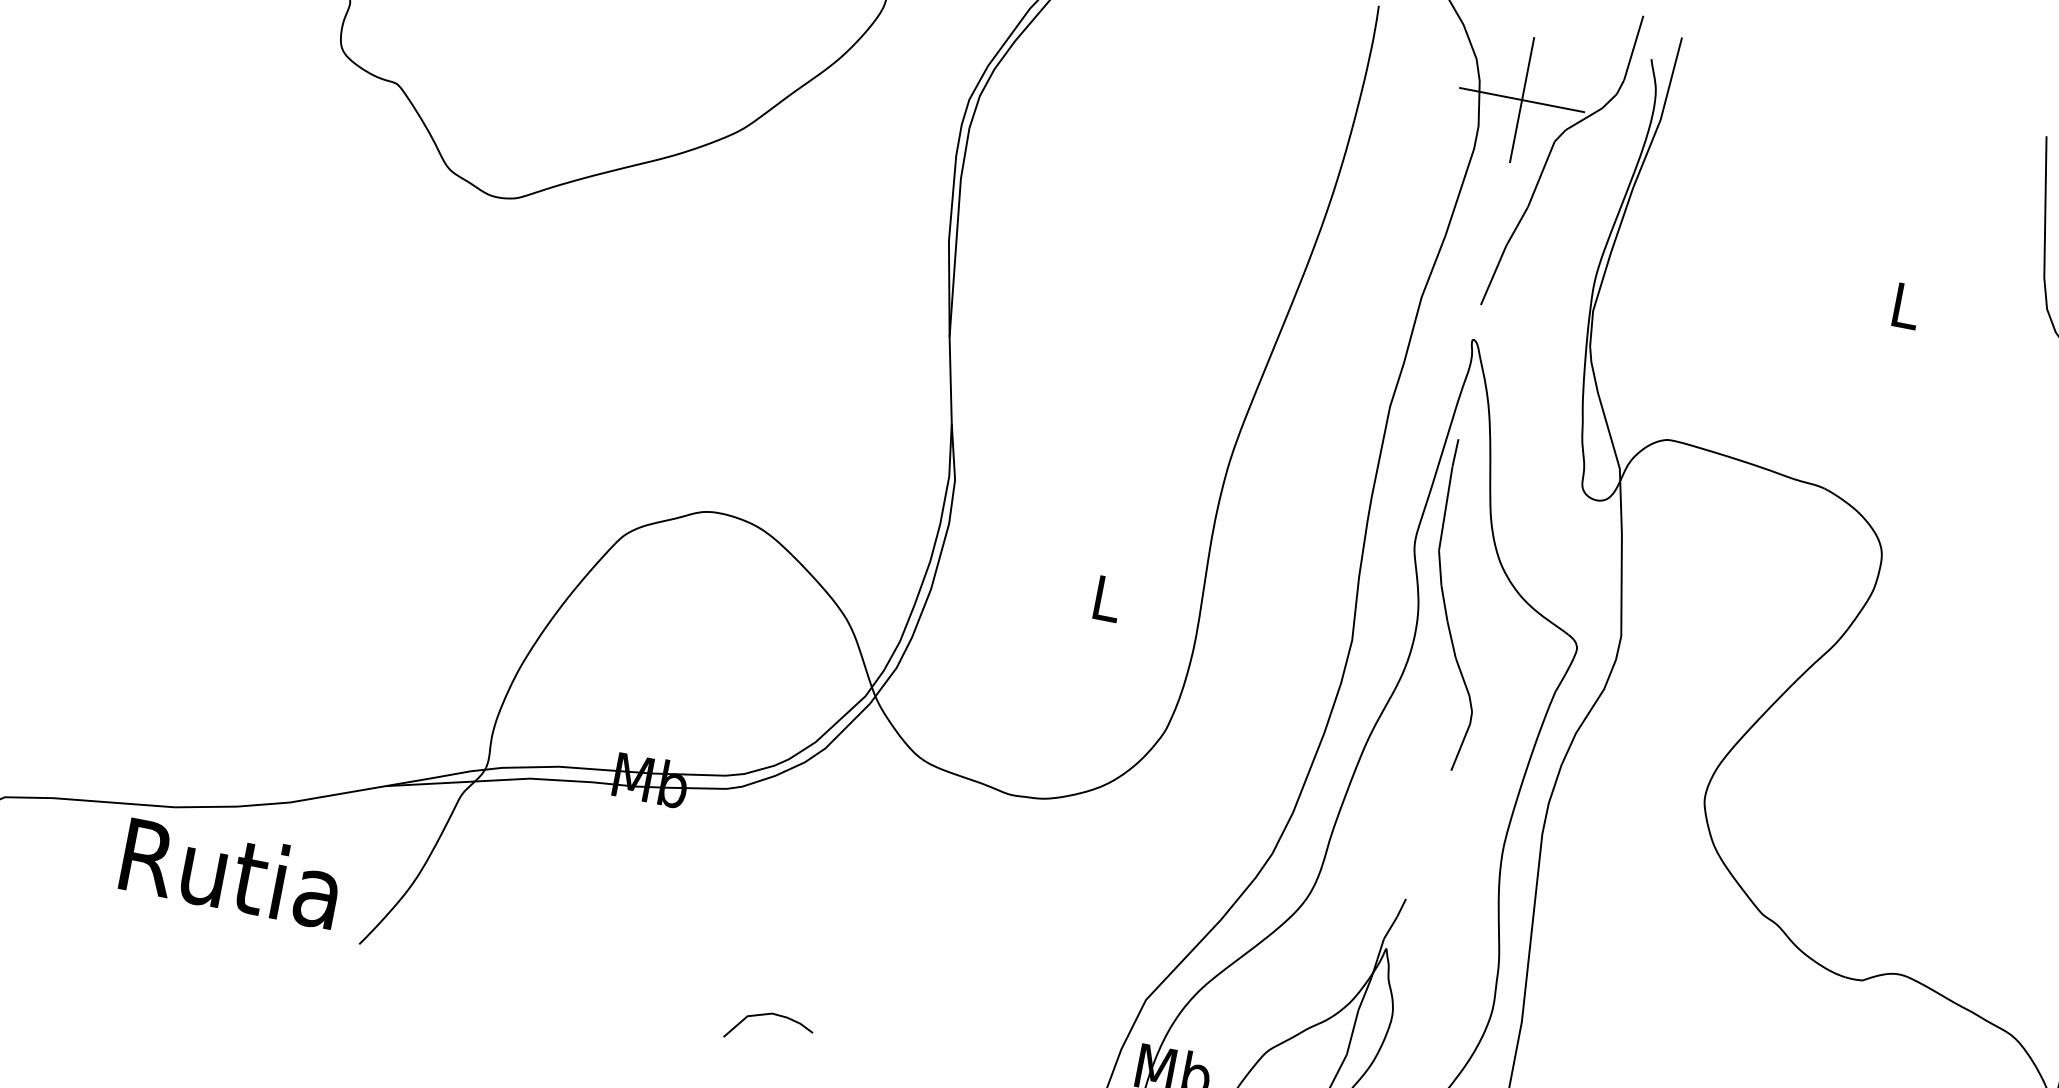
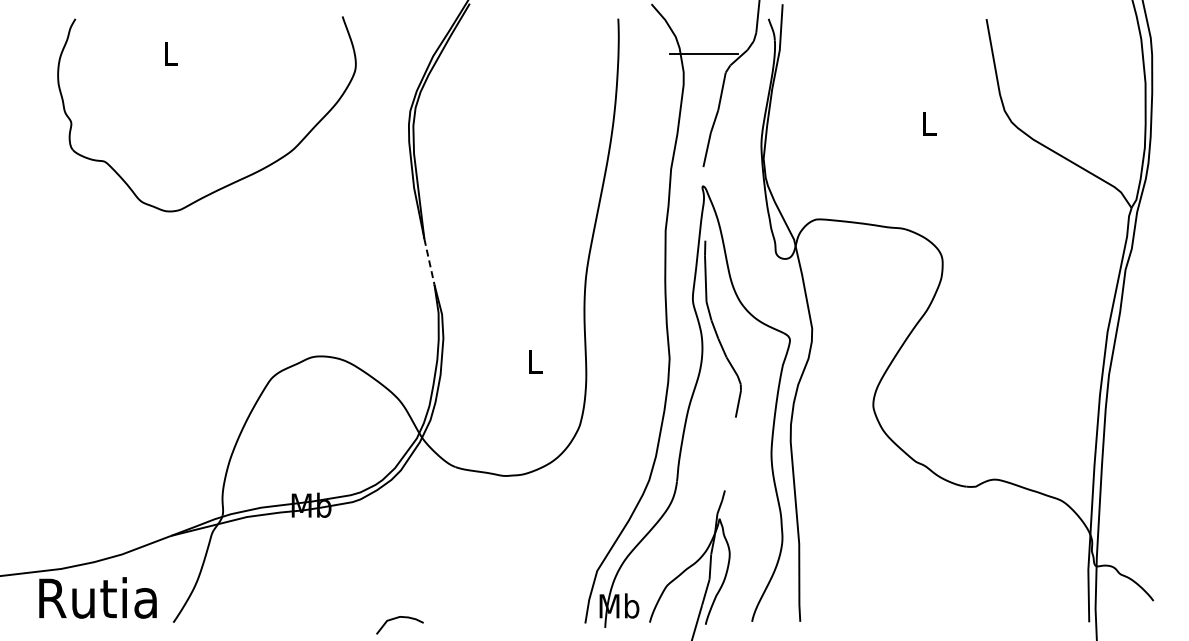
line: (1522, 99) -> (704, 53), removed
line: (950, 381) -> (429, 262), solid -> dashed

